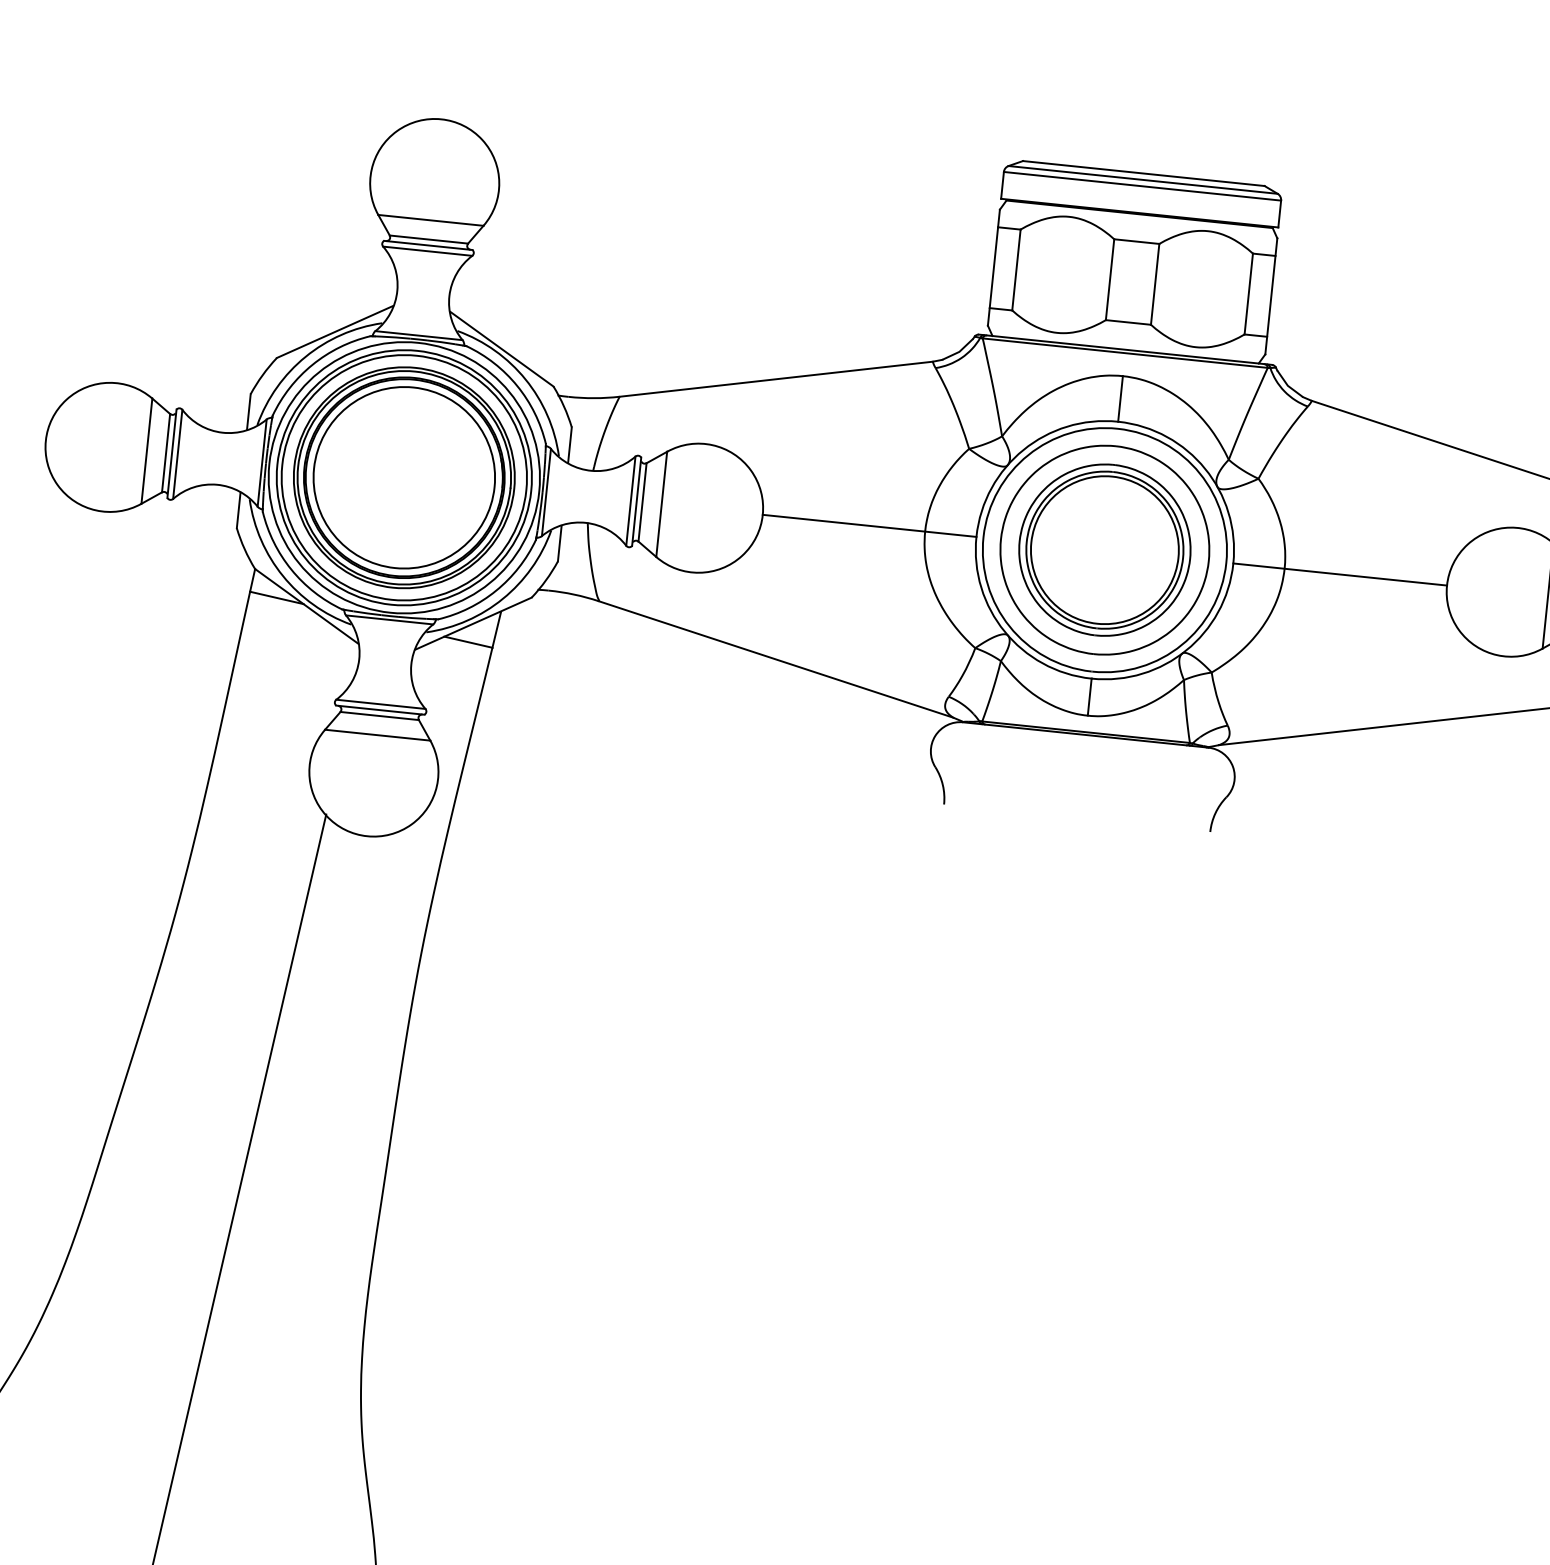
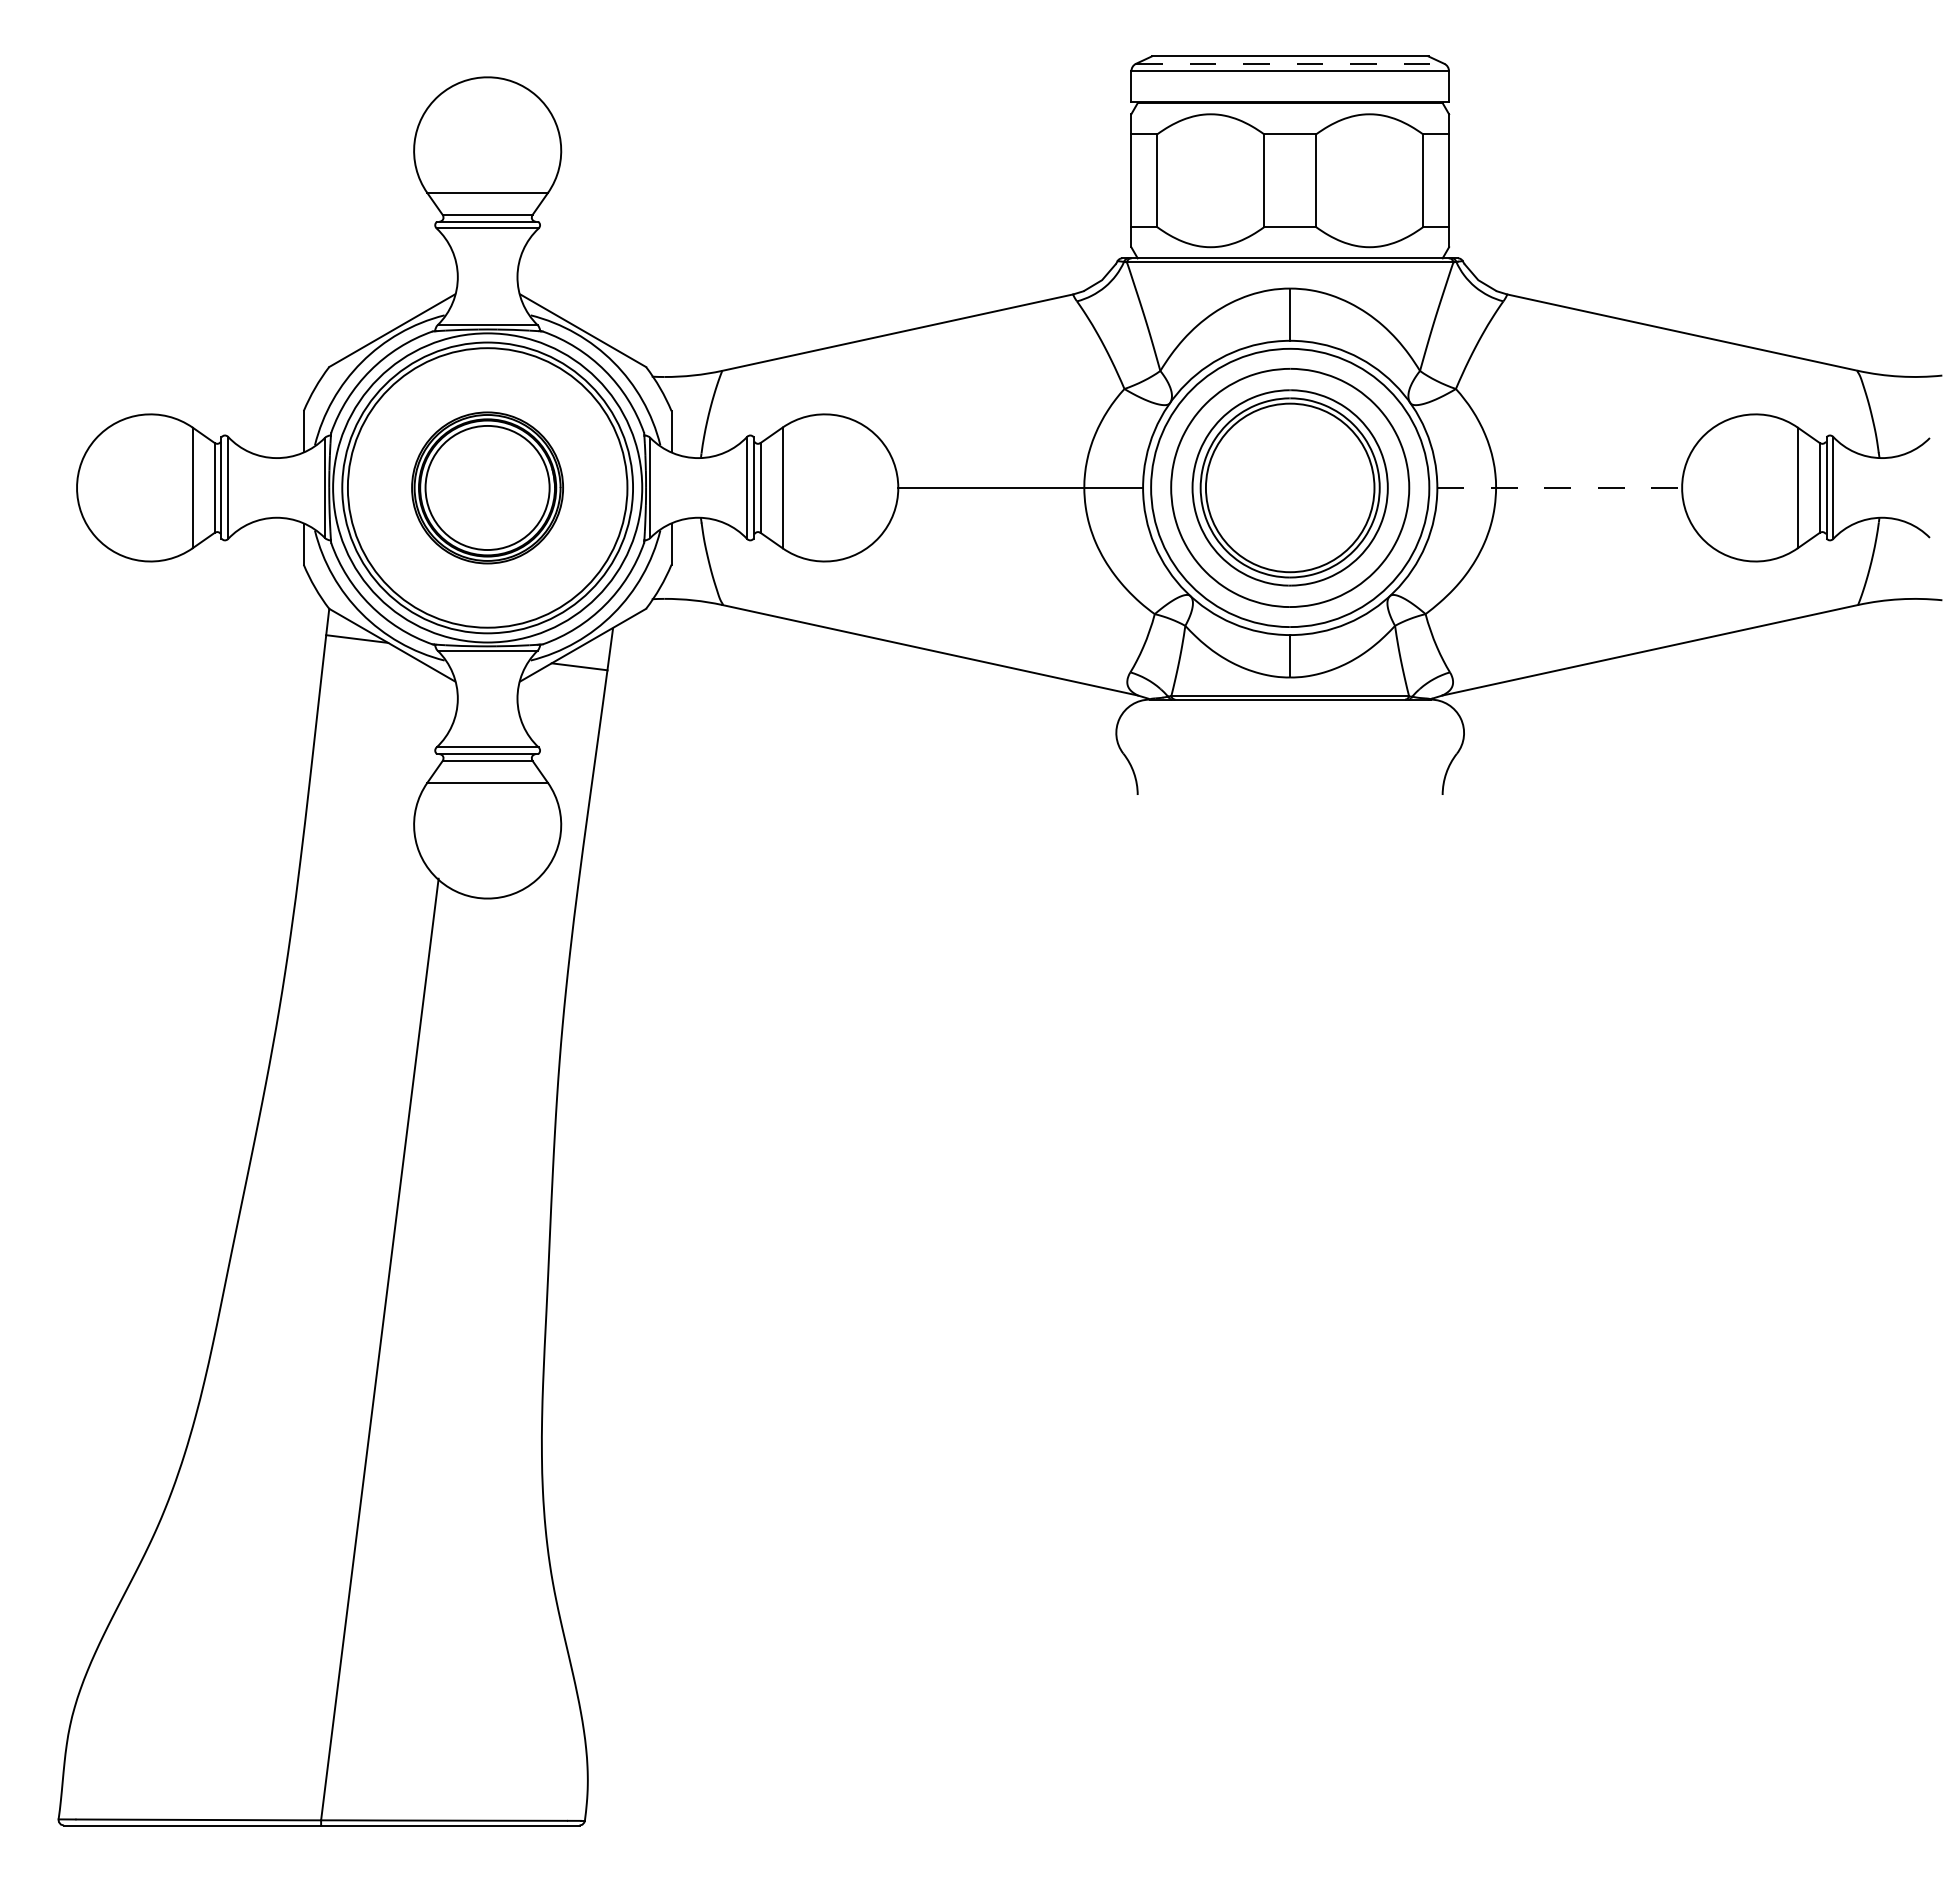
line: (1143, 179) -> (1290, 63), solid -> dashed
part: (404, 477) -> (487, 487), size x0.6
line: (1340, 574) -> (1560, 487), solid -> dashed

